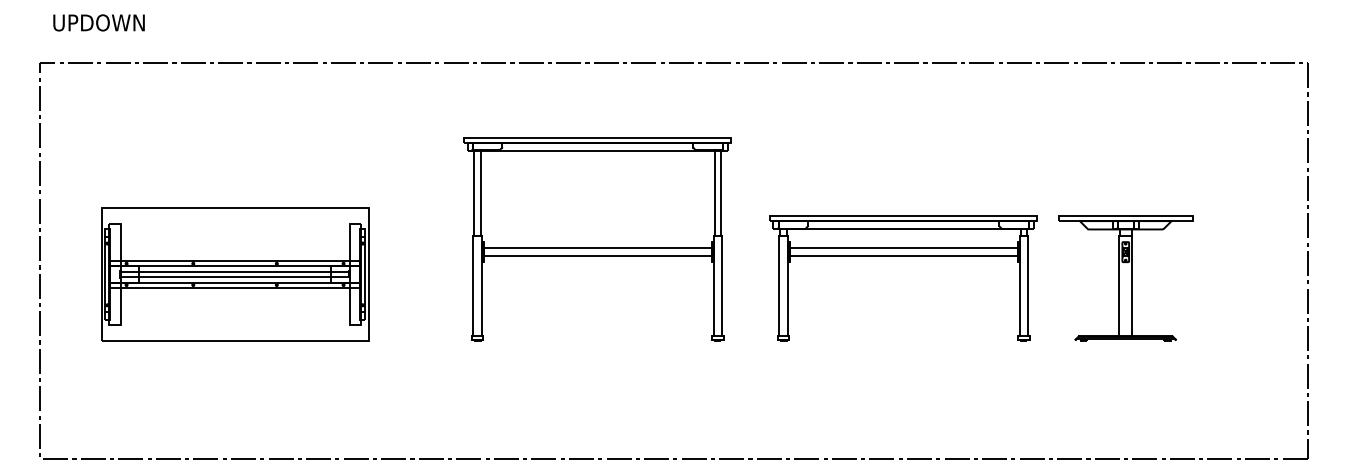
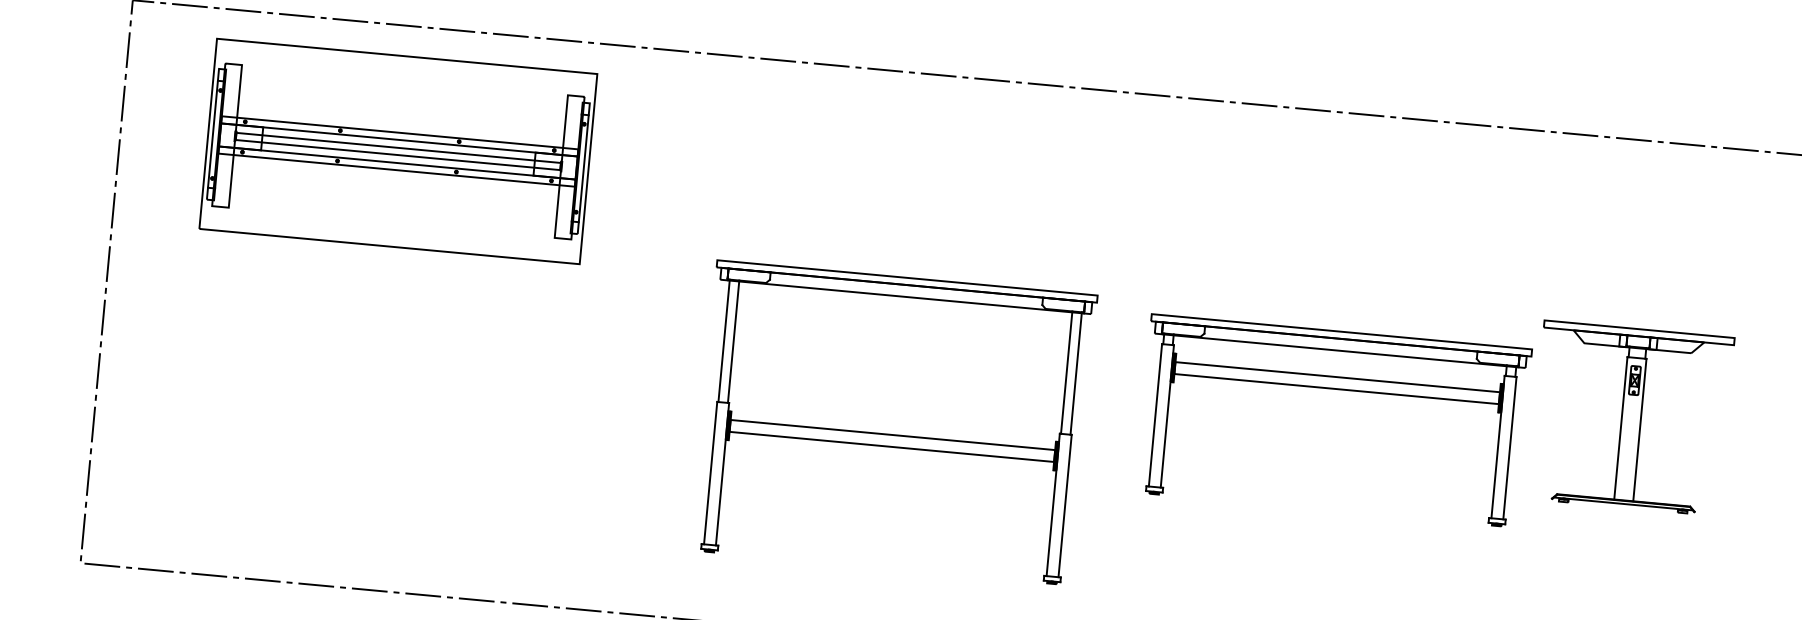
part: (597, 239) -> (893, 422), moved
part: (235, 274) -> (398, 151), moved
part: (1125, 278) -> (1631, 418), moved

